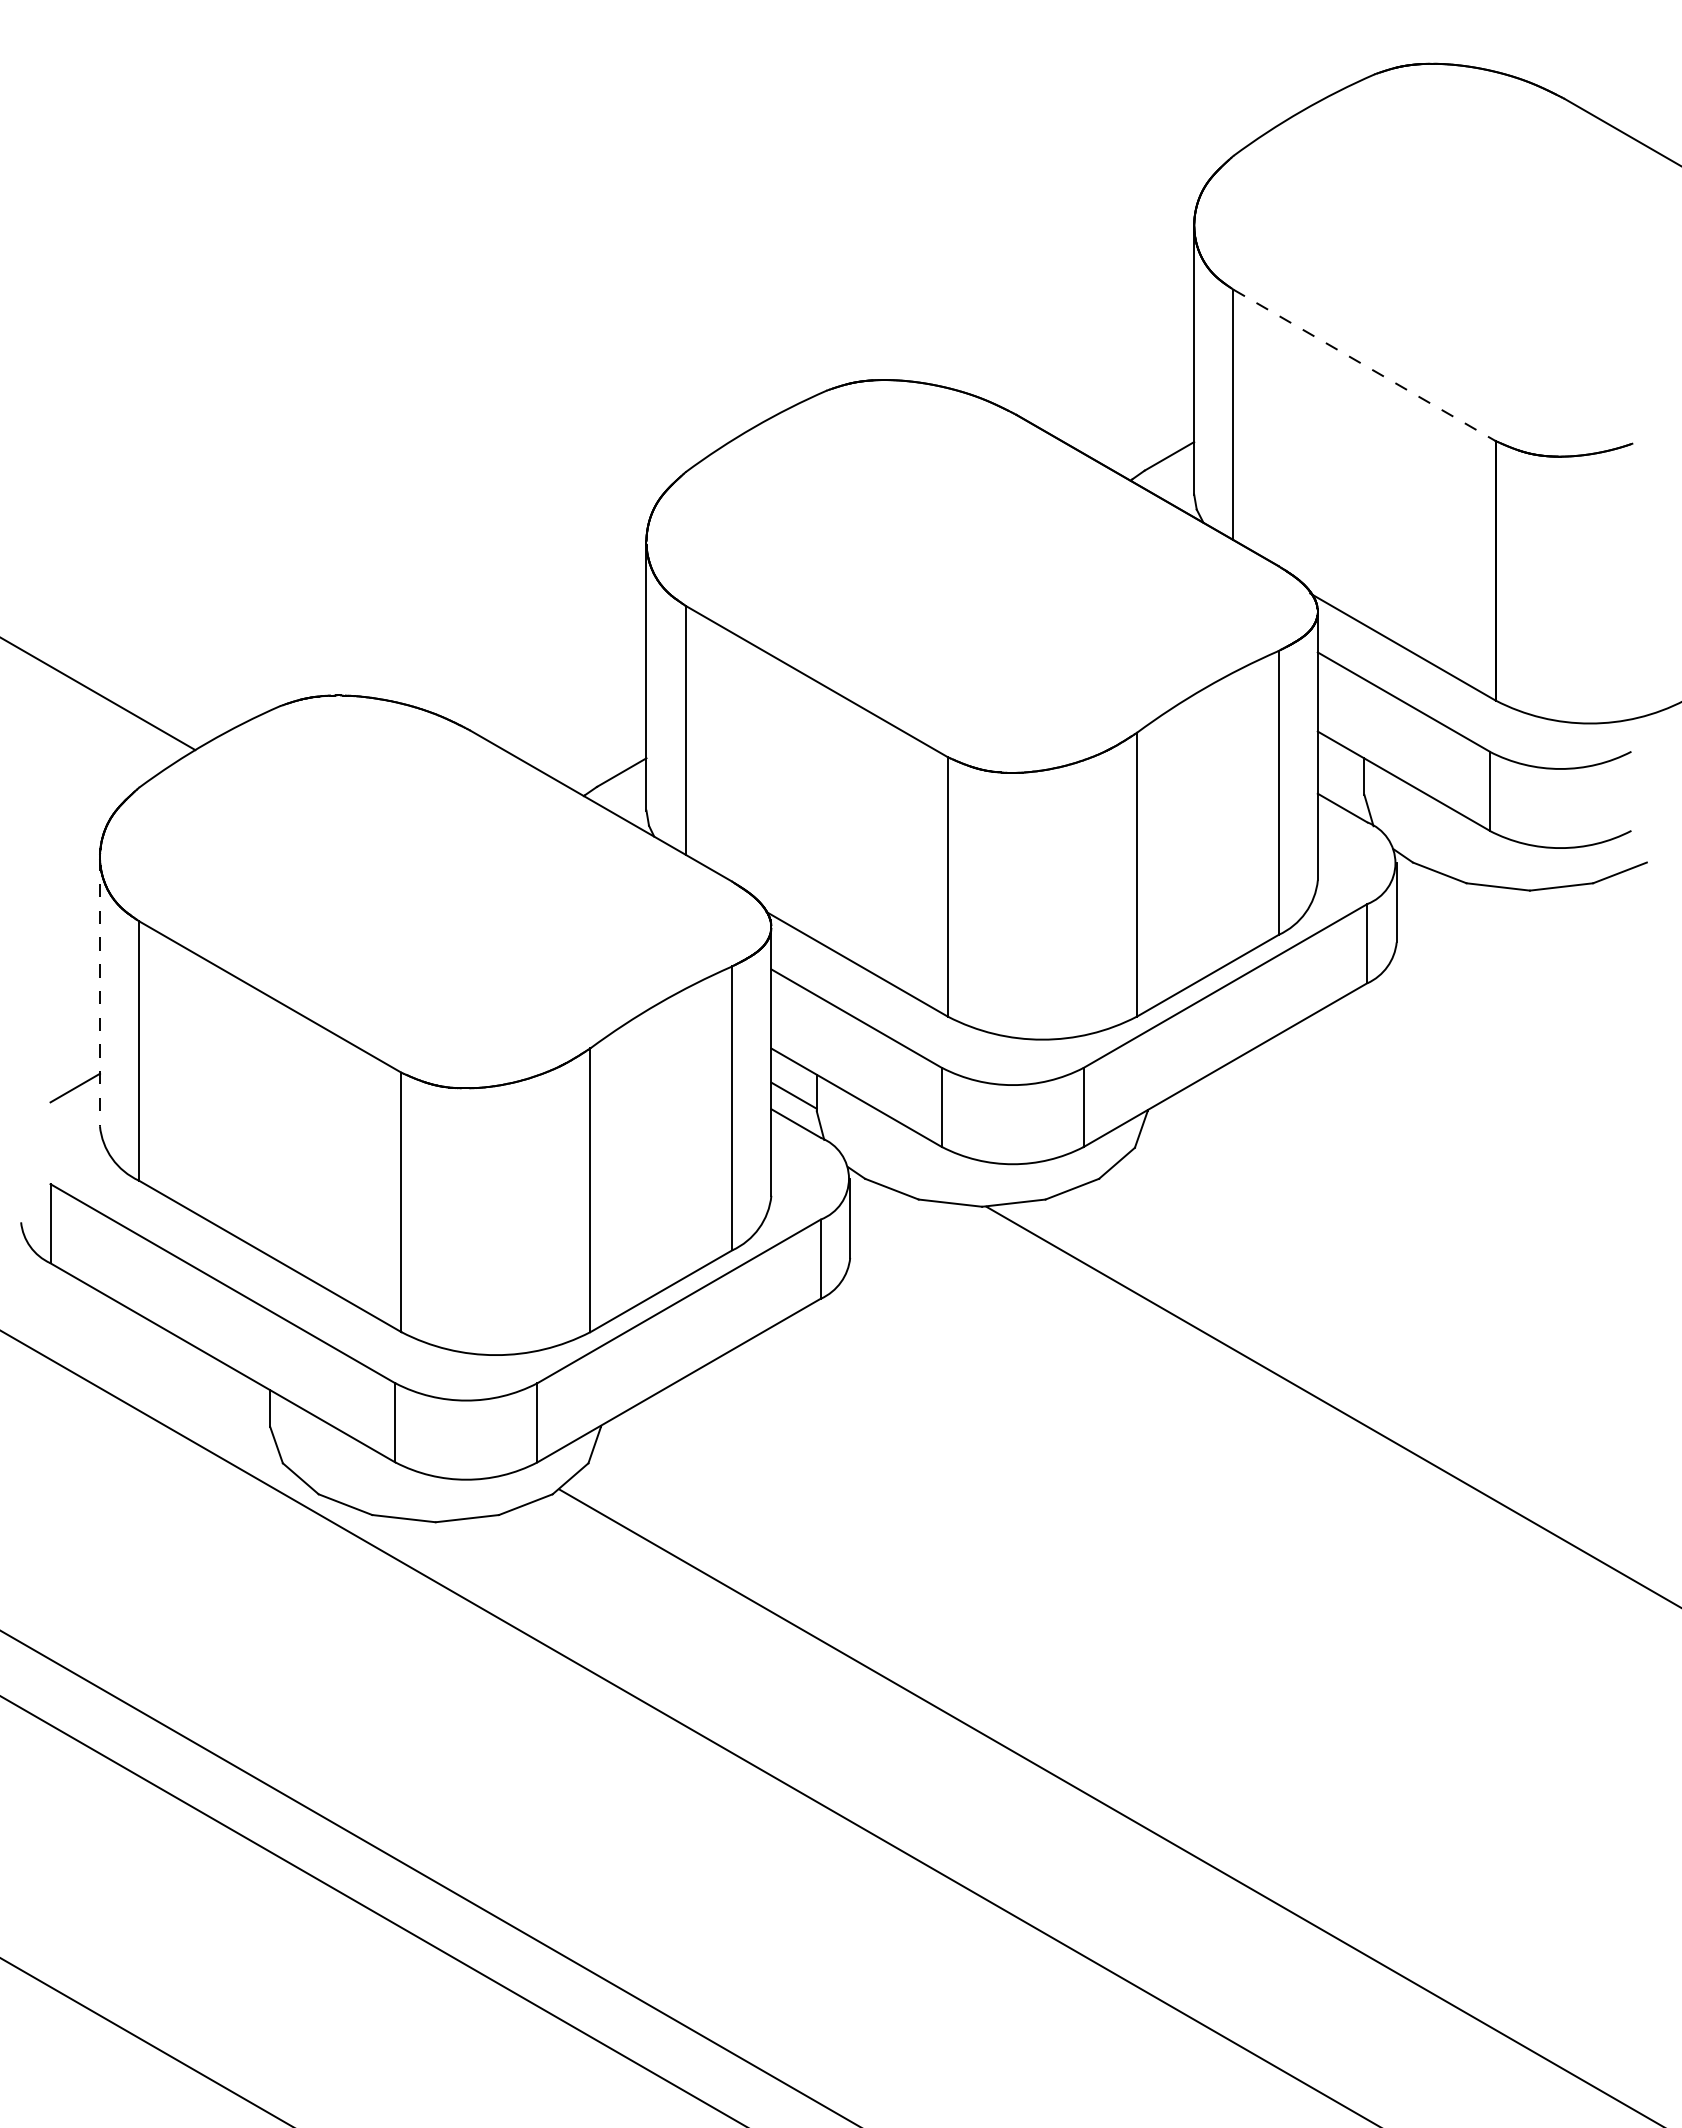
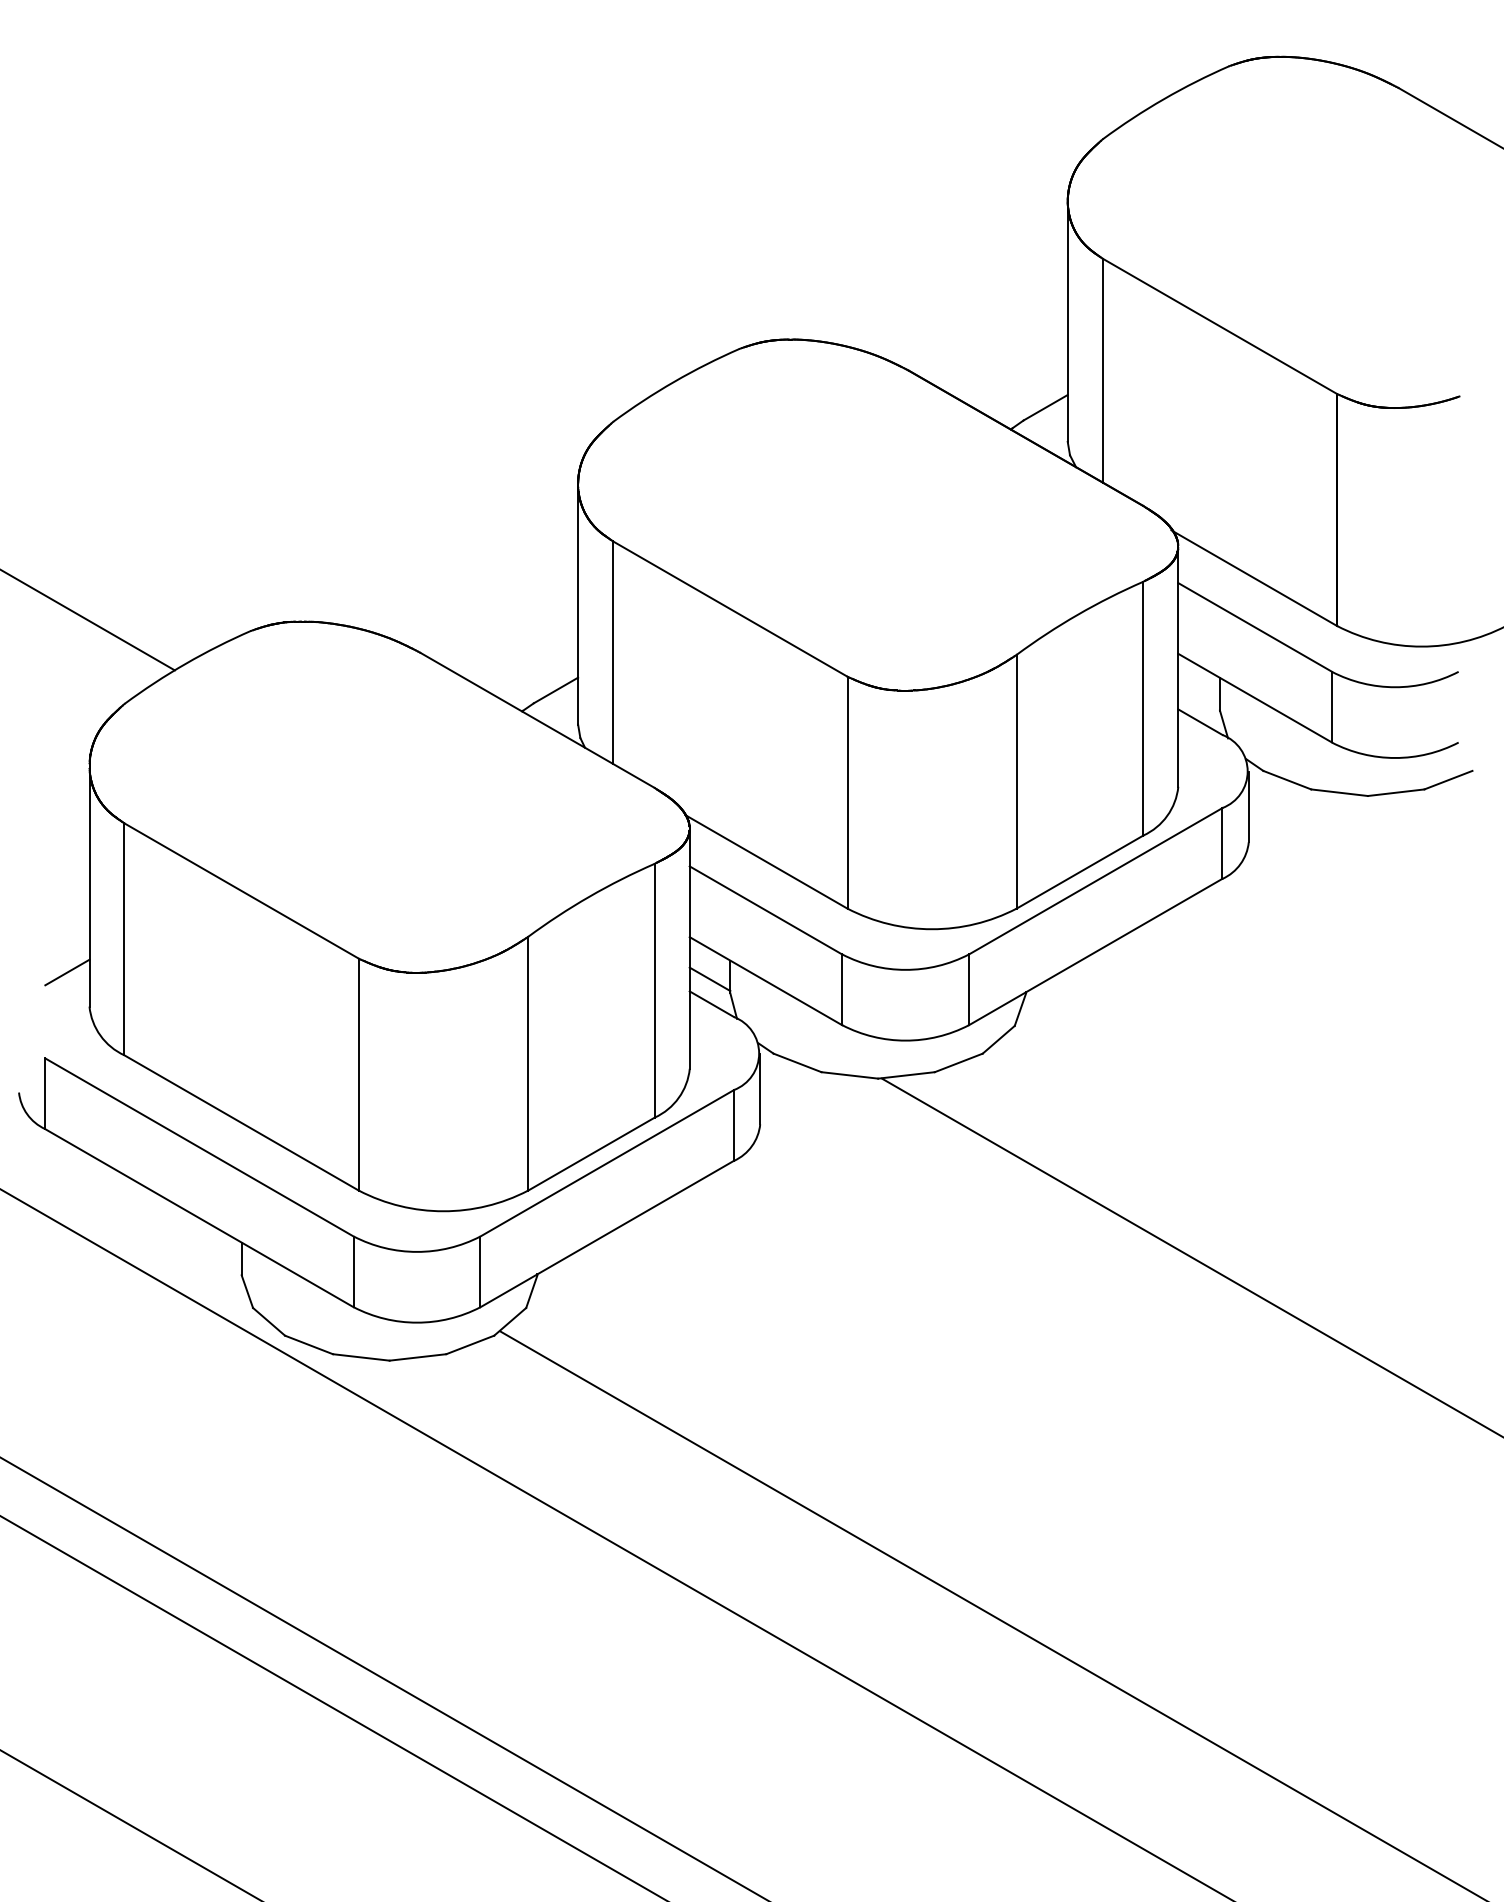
line: (1364, 365) -> (1220, 326), dashed -> solid
line: (100, 992) -> (89, 887), dashed -> solid

